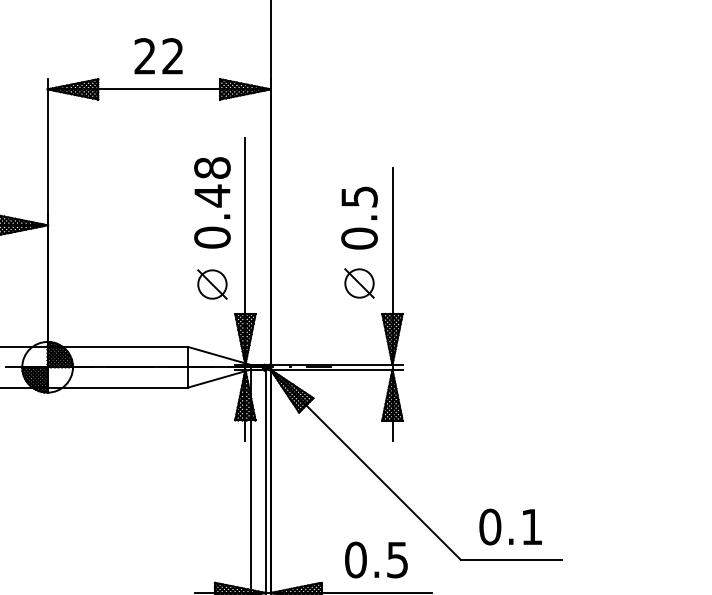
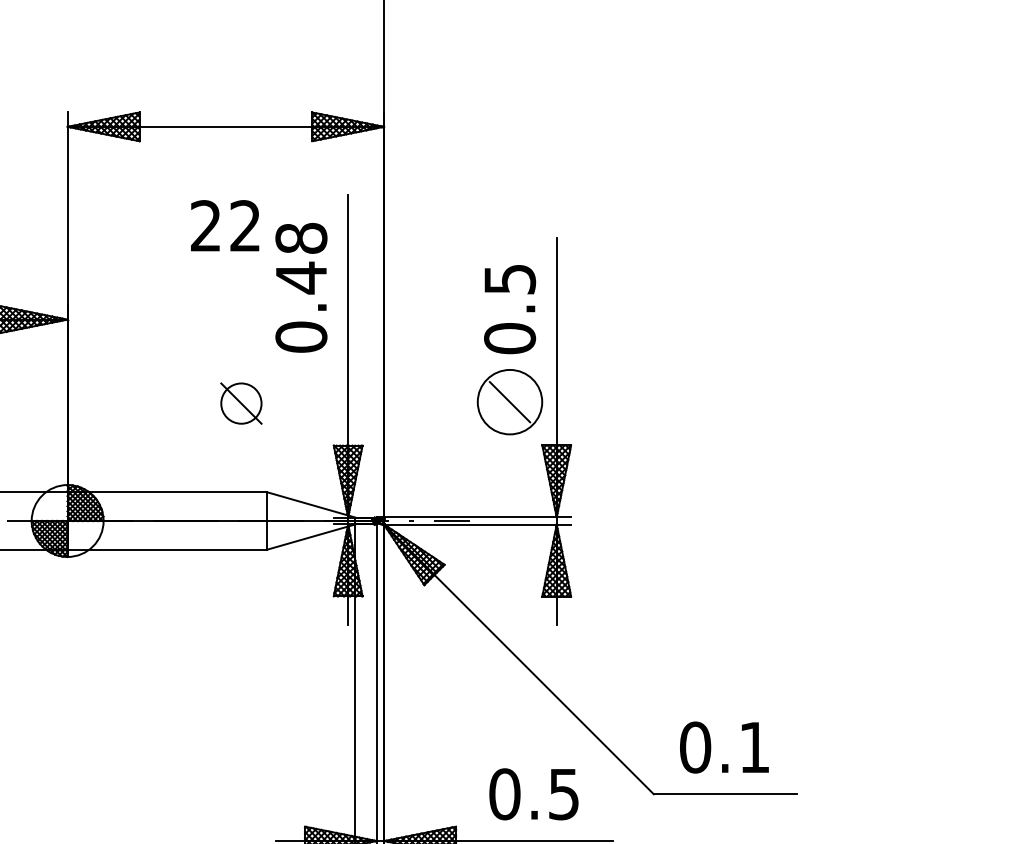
text: (158, 56) -> (225, 225), moved
circle: (359, 283) -> (509, 402), size x1.6
part: (212, 284) -> (241, 403), moved

